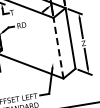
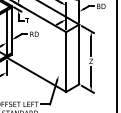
line: (58, 48) -> (66, 62), dashed -> solid

